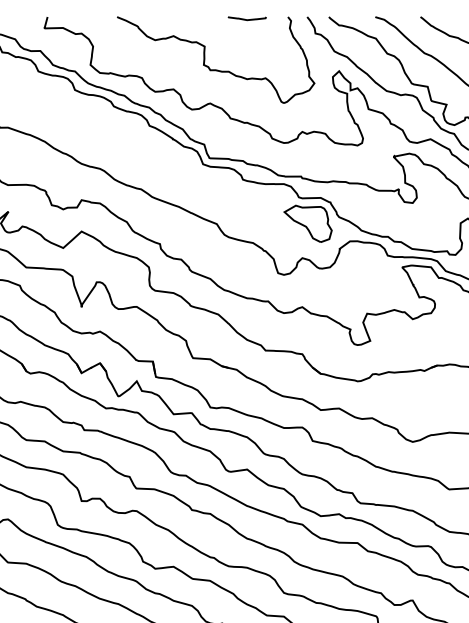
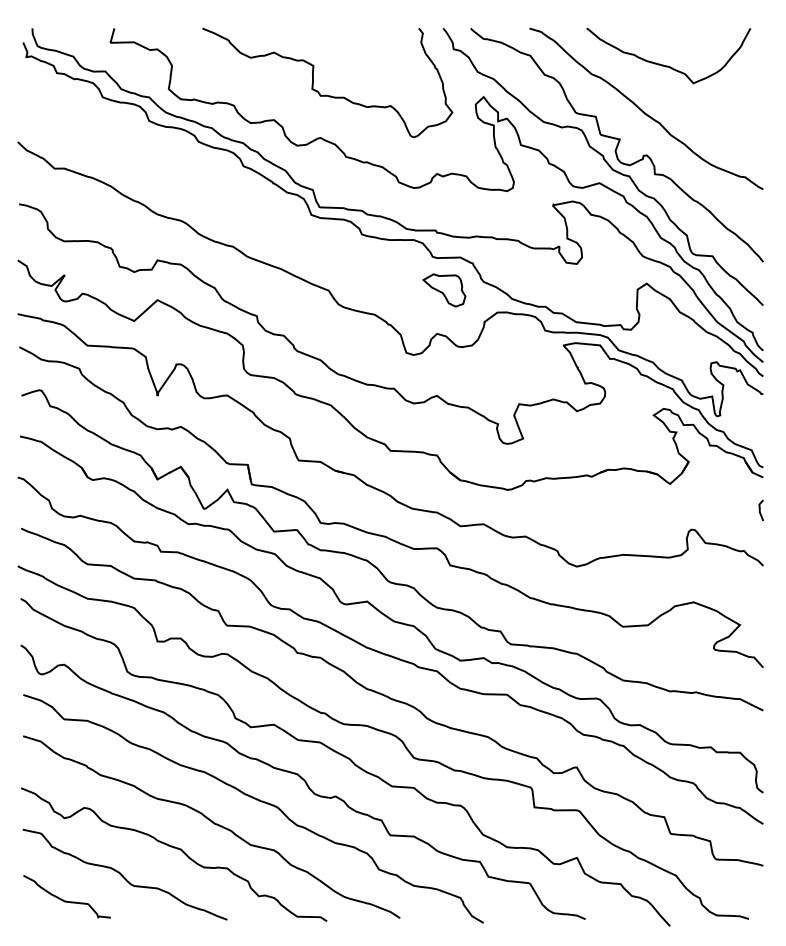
curve: (246, 19) -> (366, 31), removed
part: (308, 223) -> (444, 290), size x0.7

